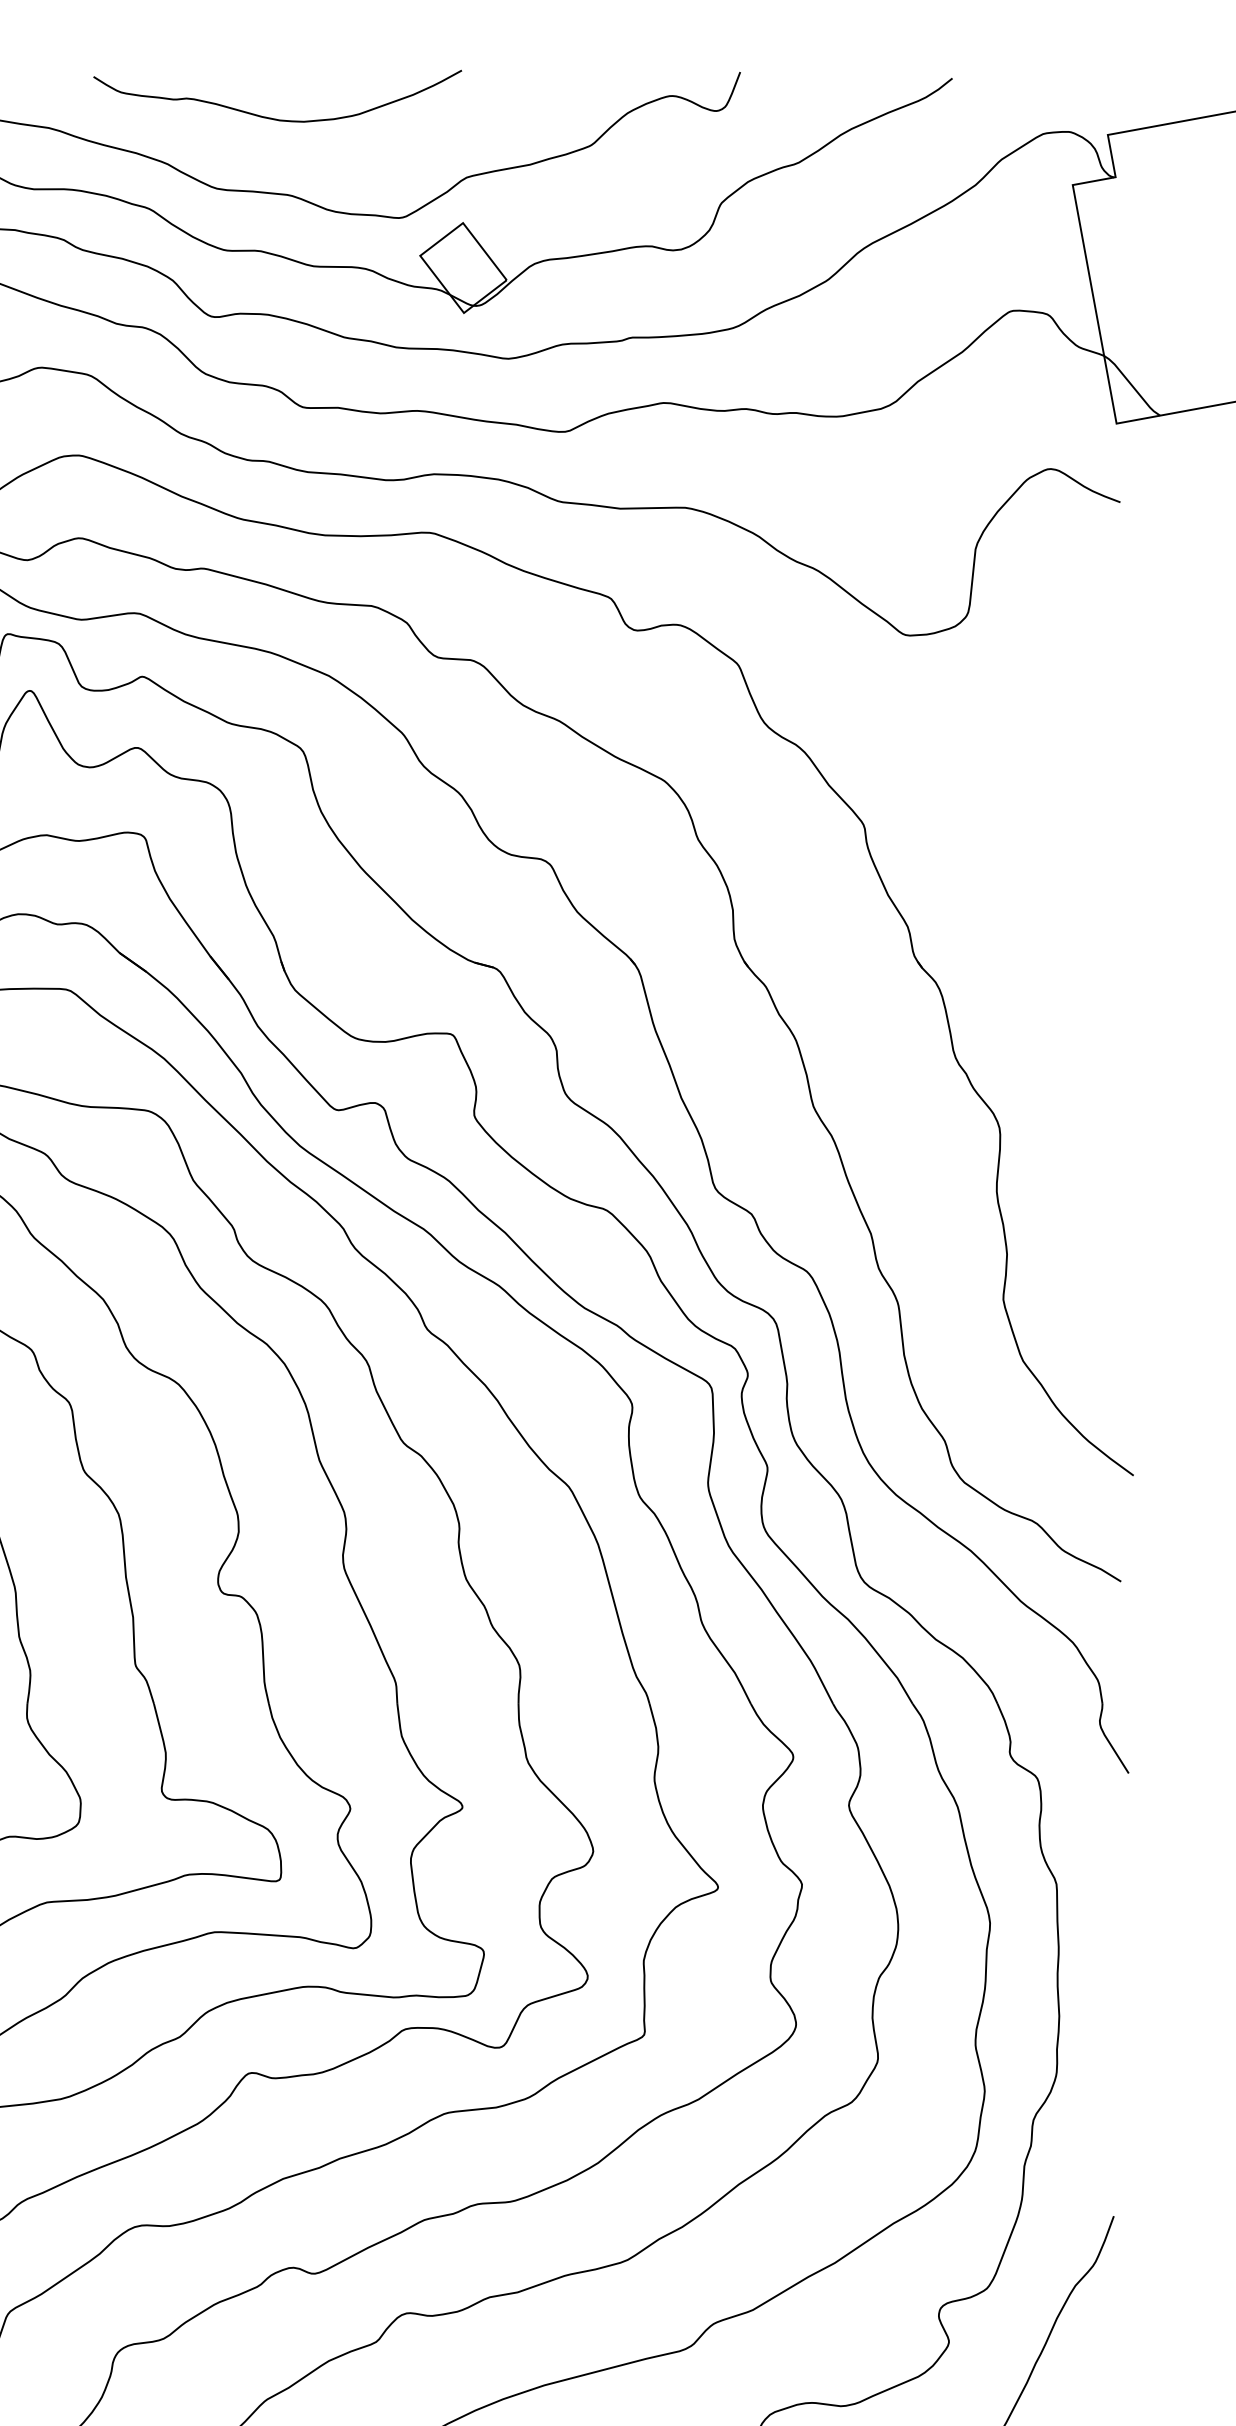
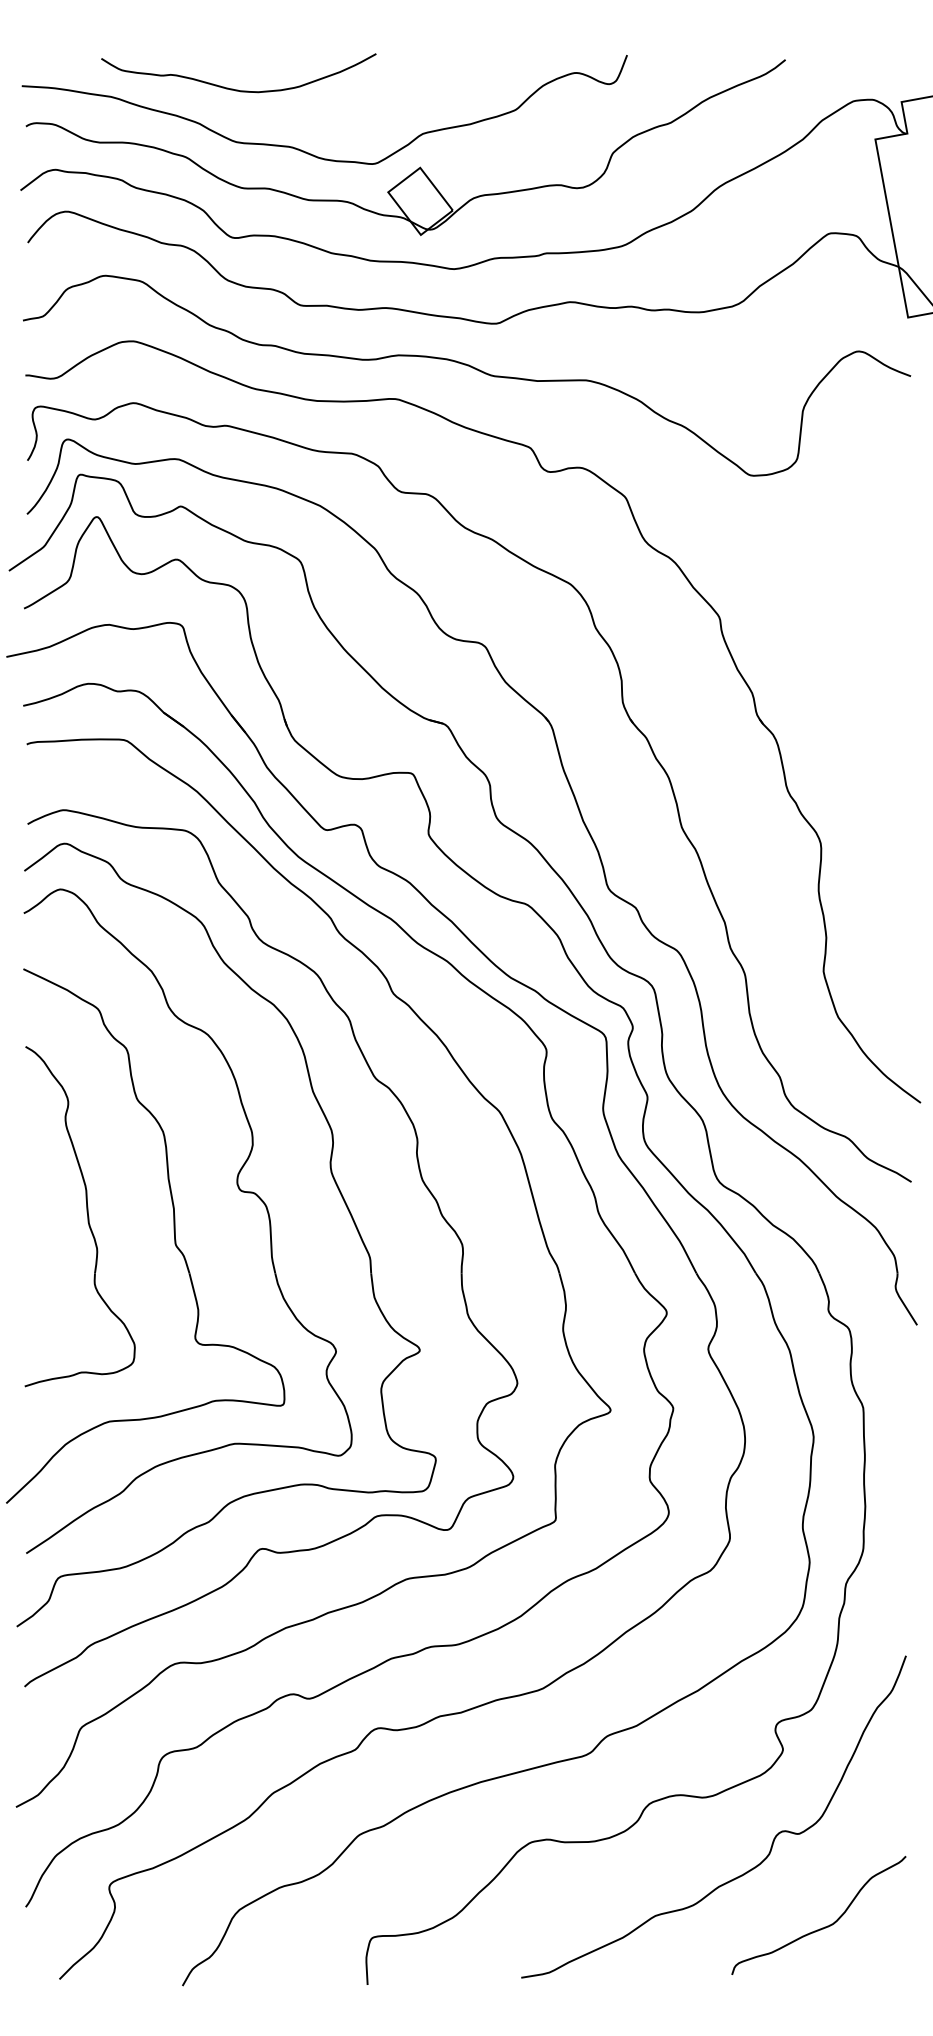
curve: (270, 116) -> (233, 88), moved

